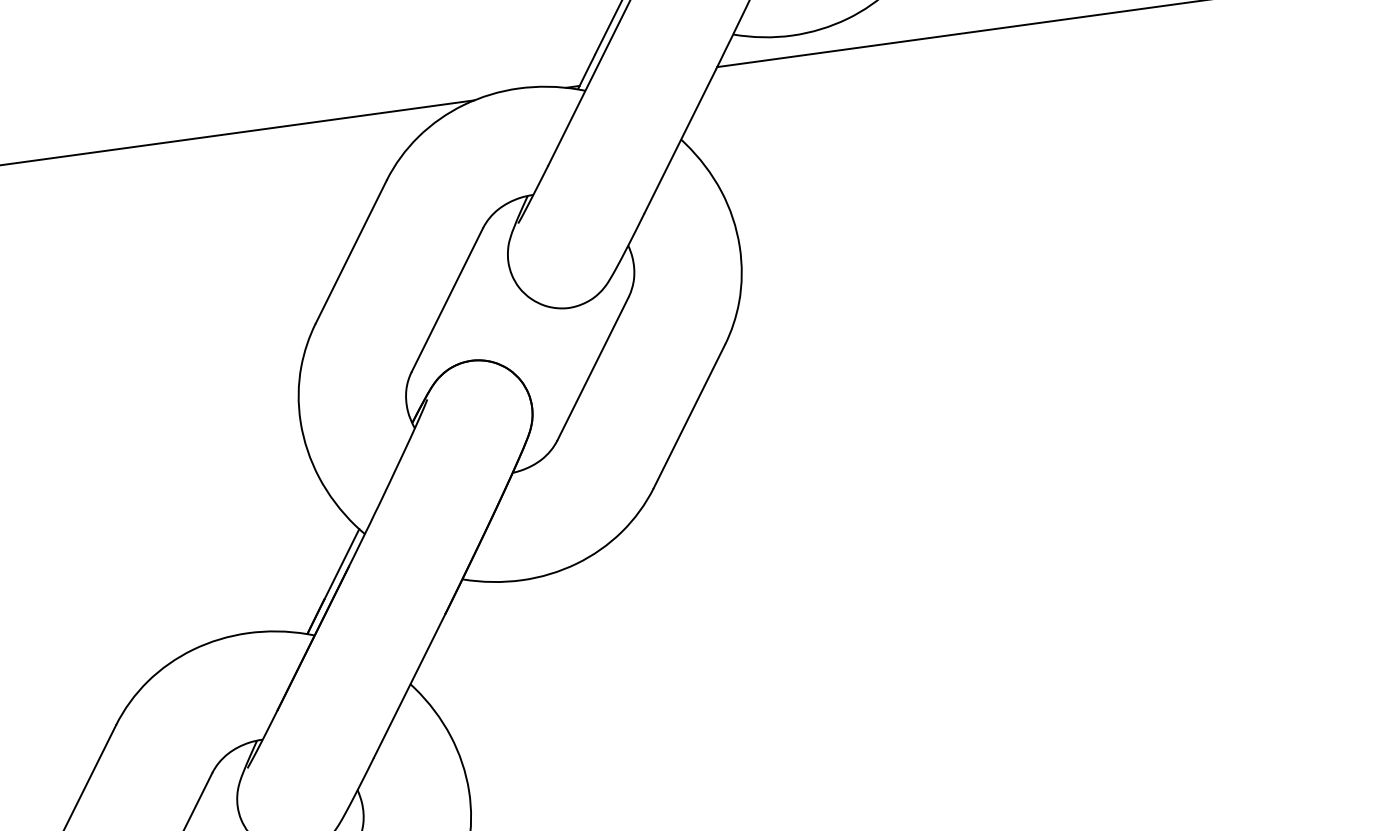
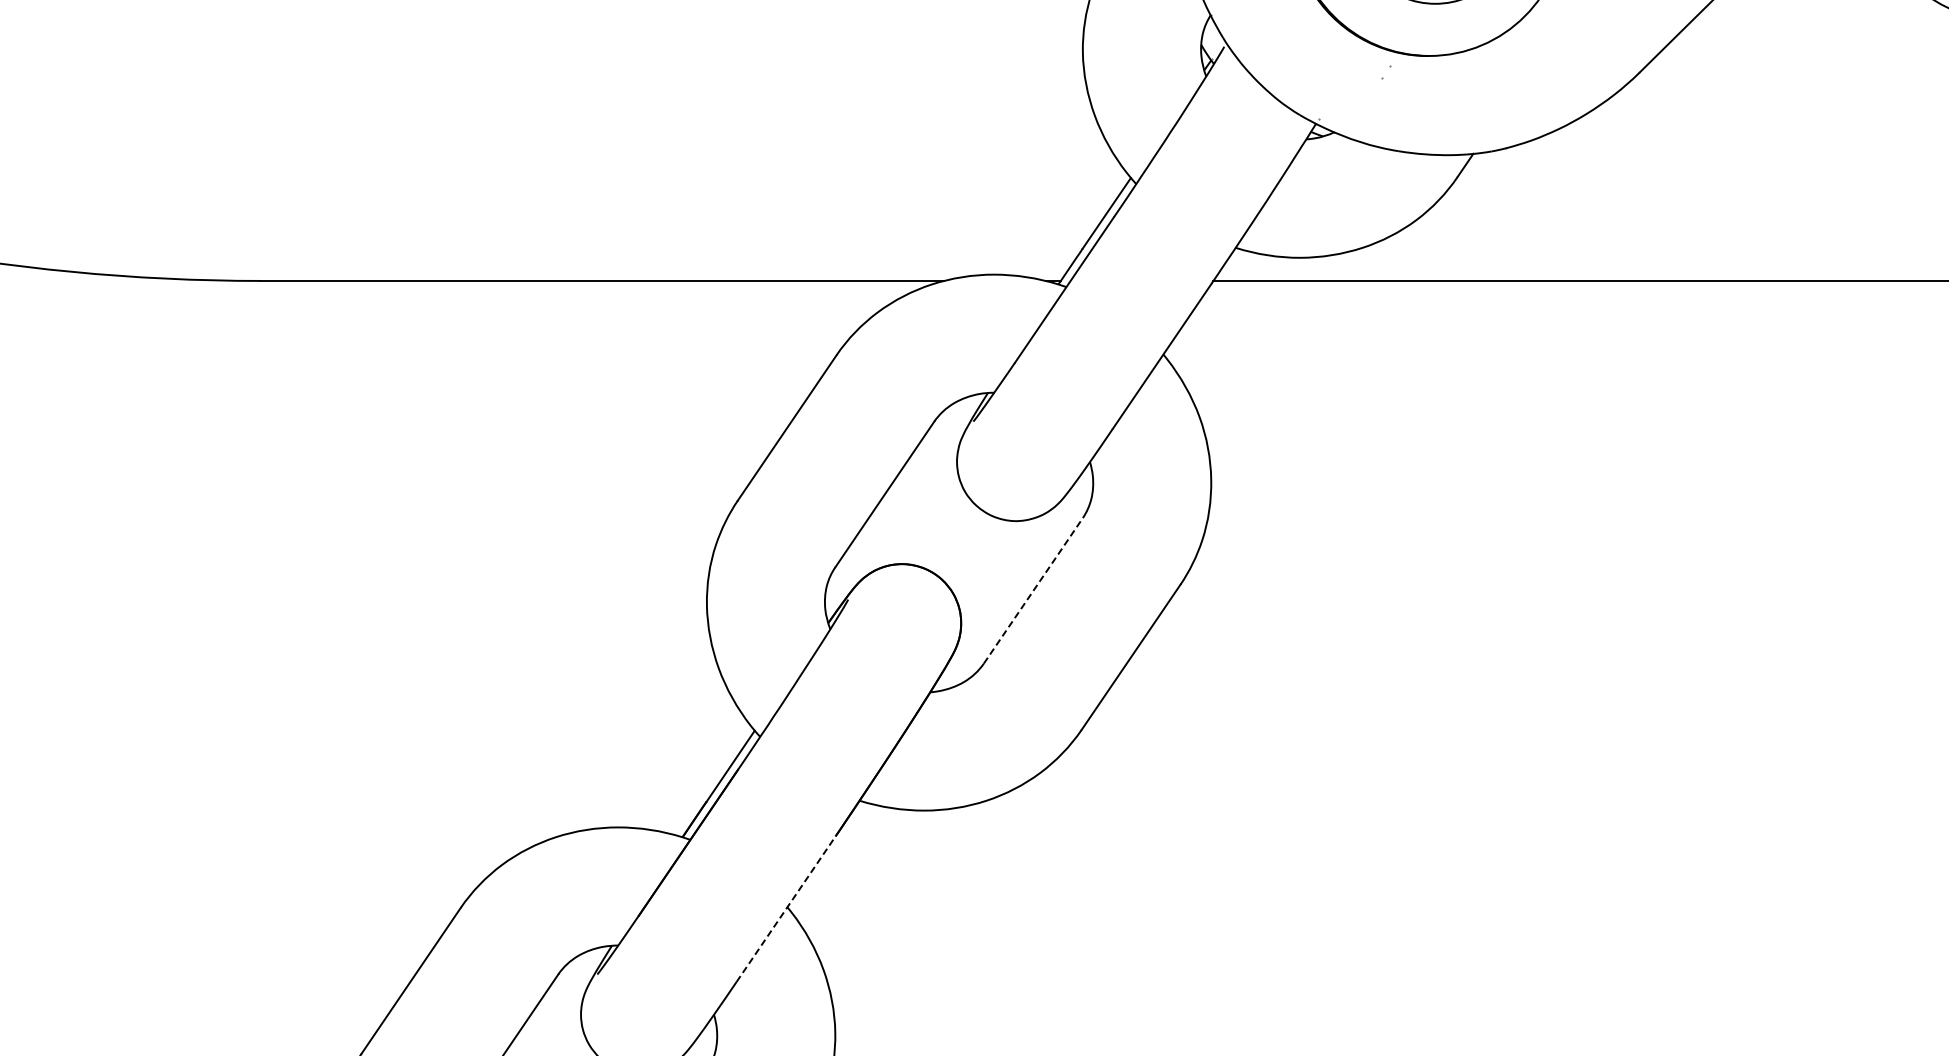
line: (593, 368) -> (1033, 590), solid -> dashed
line: (409, 686) -> (786, 909), solid -> dashed

